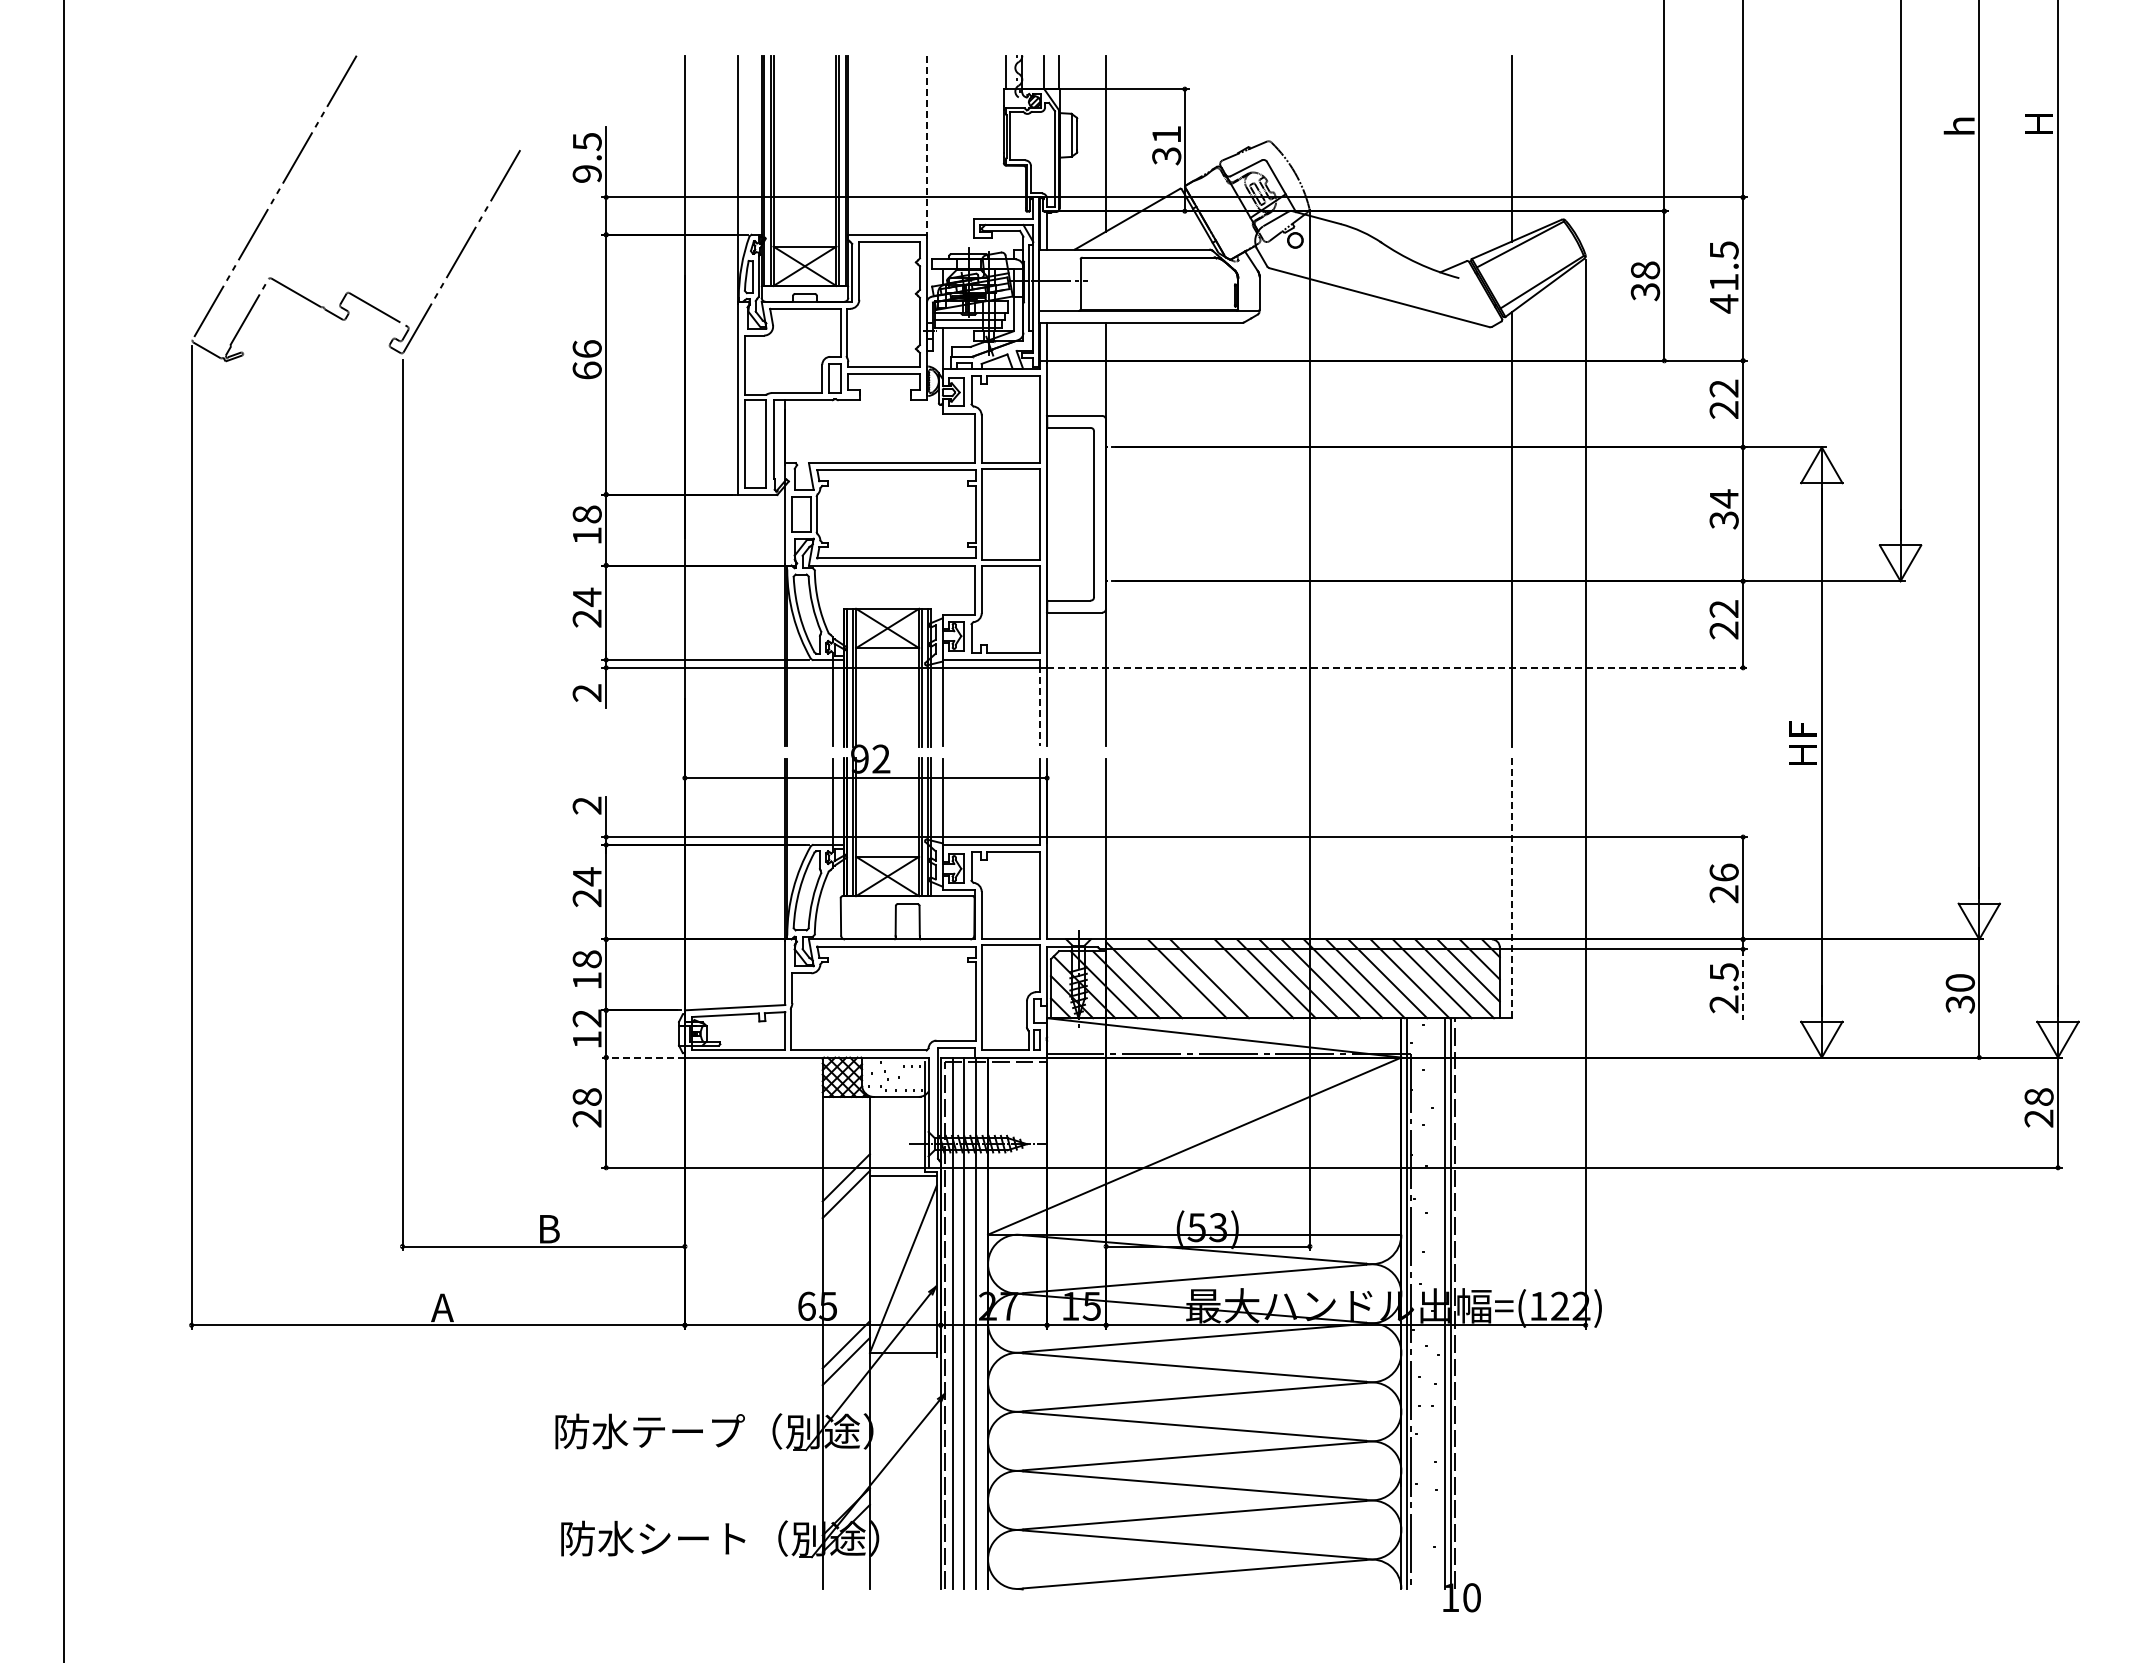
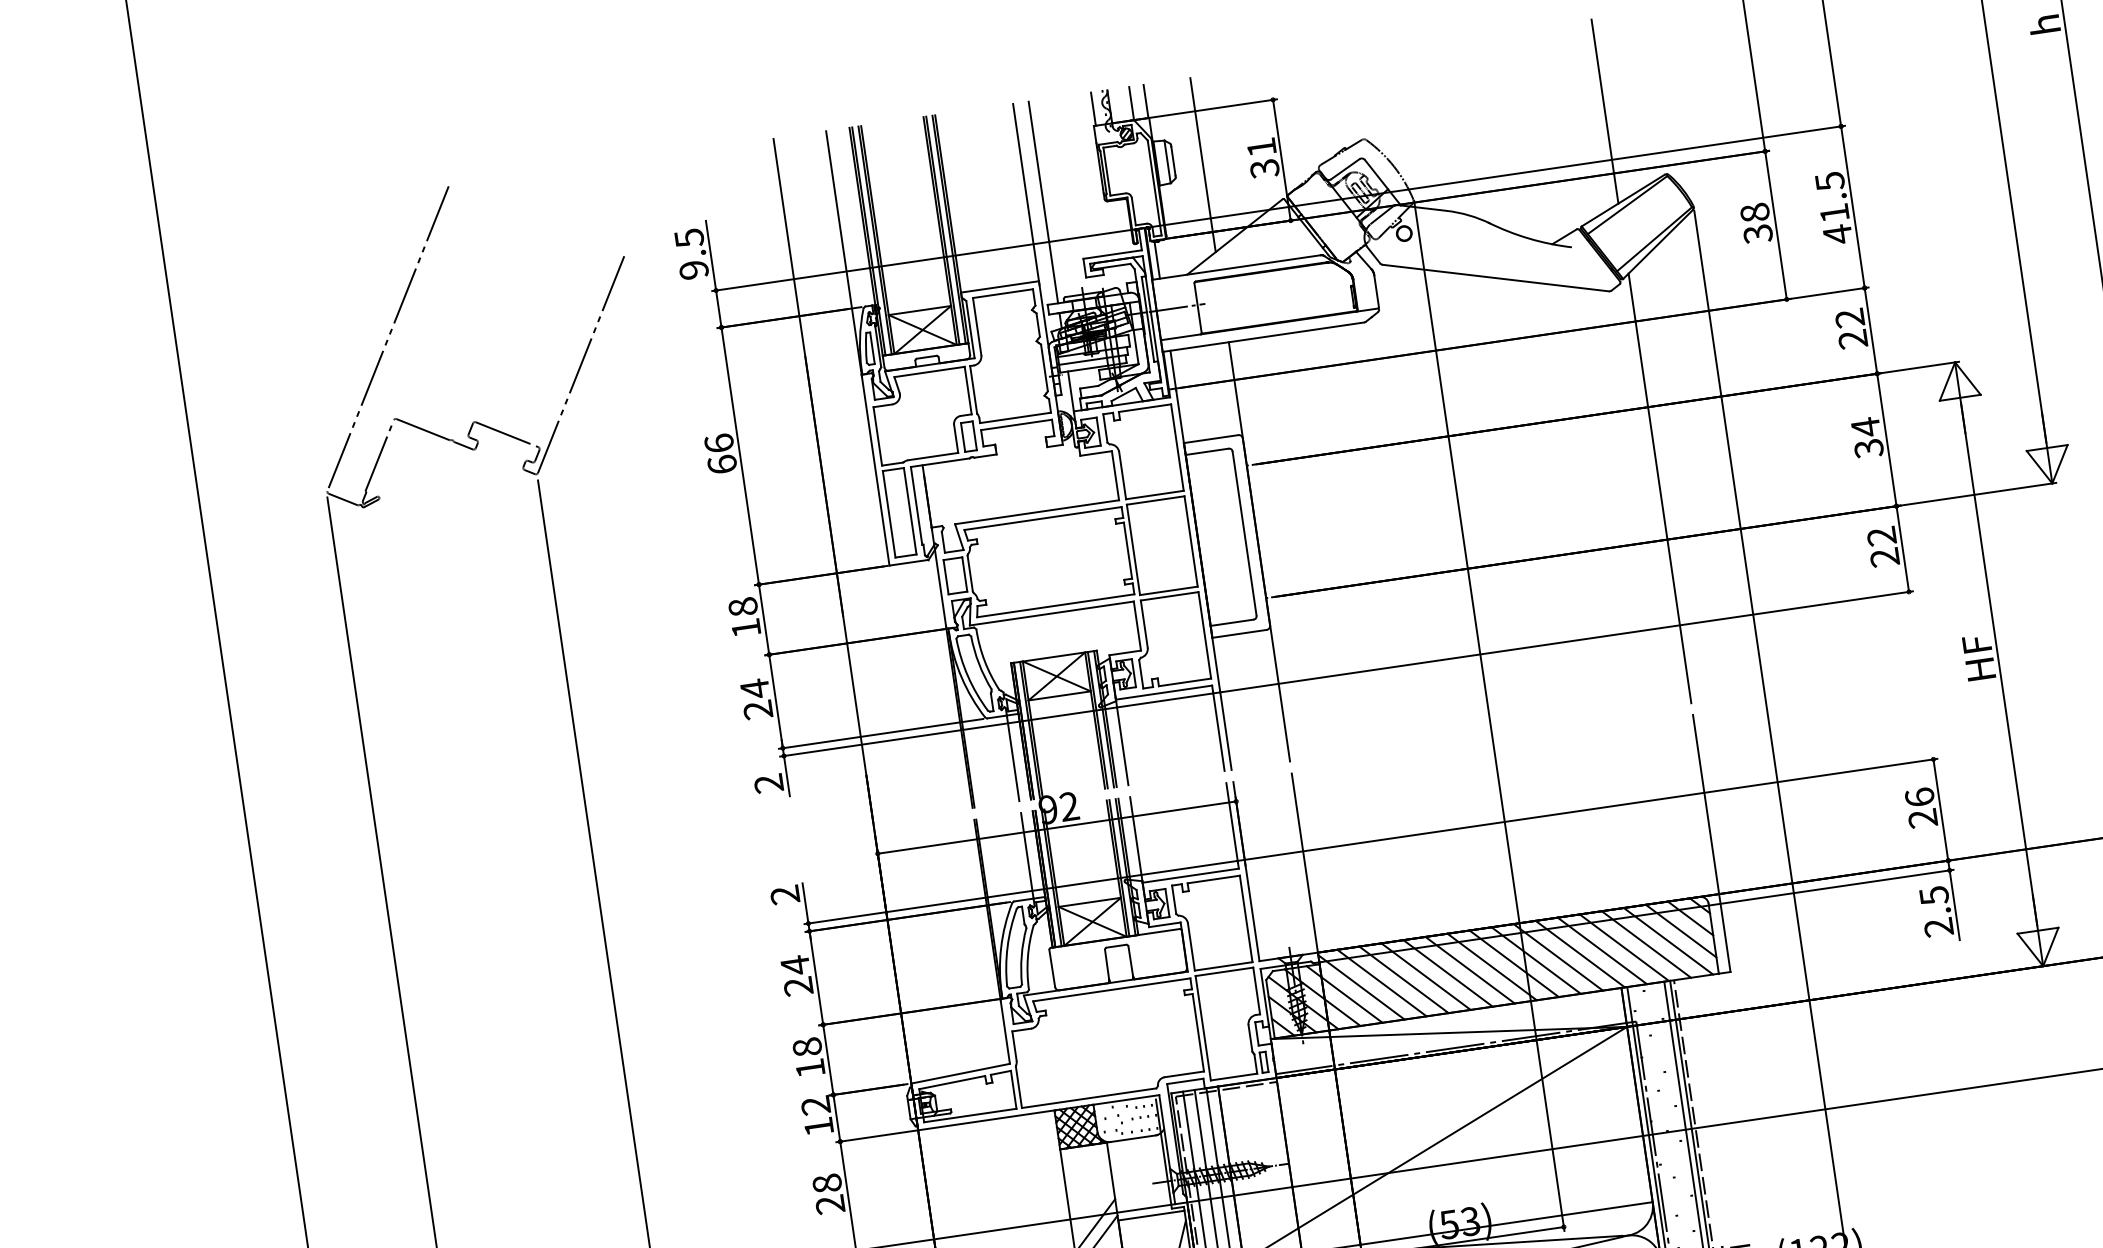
line: (927, 147) -> (1026, 194), dashed -> solid
line: (942, 157) -> (1043, 202), added
line: (1397, 667) -> (1566, 641), dashed -> solid
line: (1040, 706) -> (1219, 731), dashed -> solid
line: (1511, 888) -> (1711, 843), dashed -> solid
line: (1164, 978) -> (1381, 982), added
line: (1231, 978) -> (1447, 973), added
line: (1743, 985) -> (1955, 906), dashed -> solid
line: (643, 1057) -> (877, 1136), dashed -> solid

